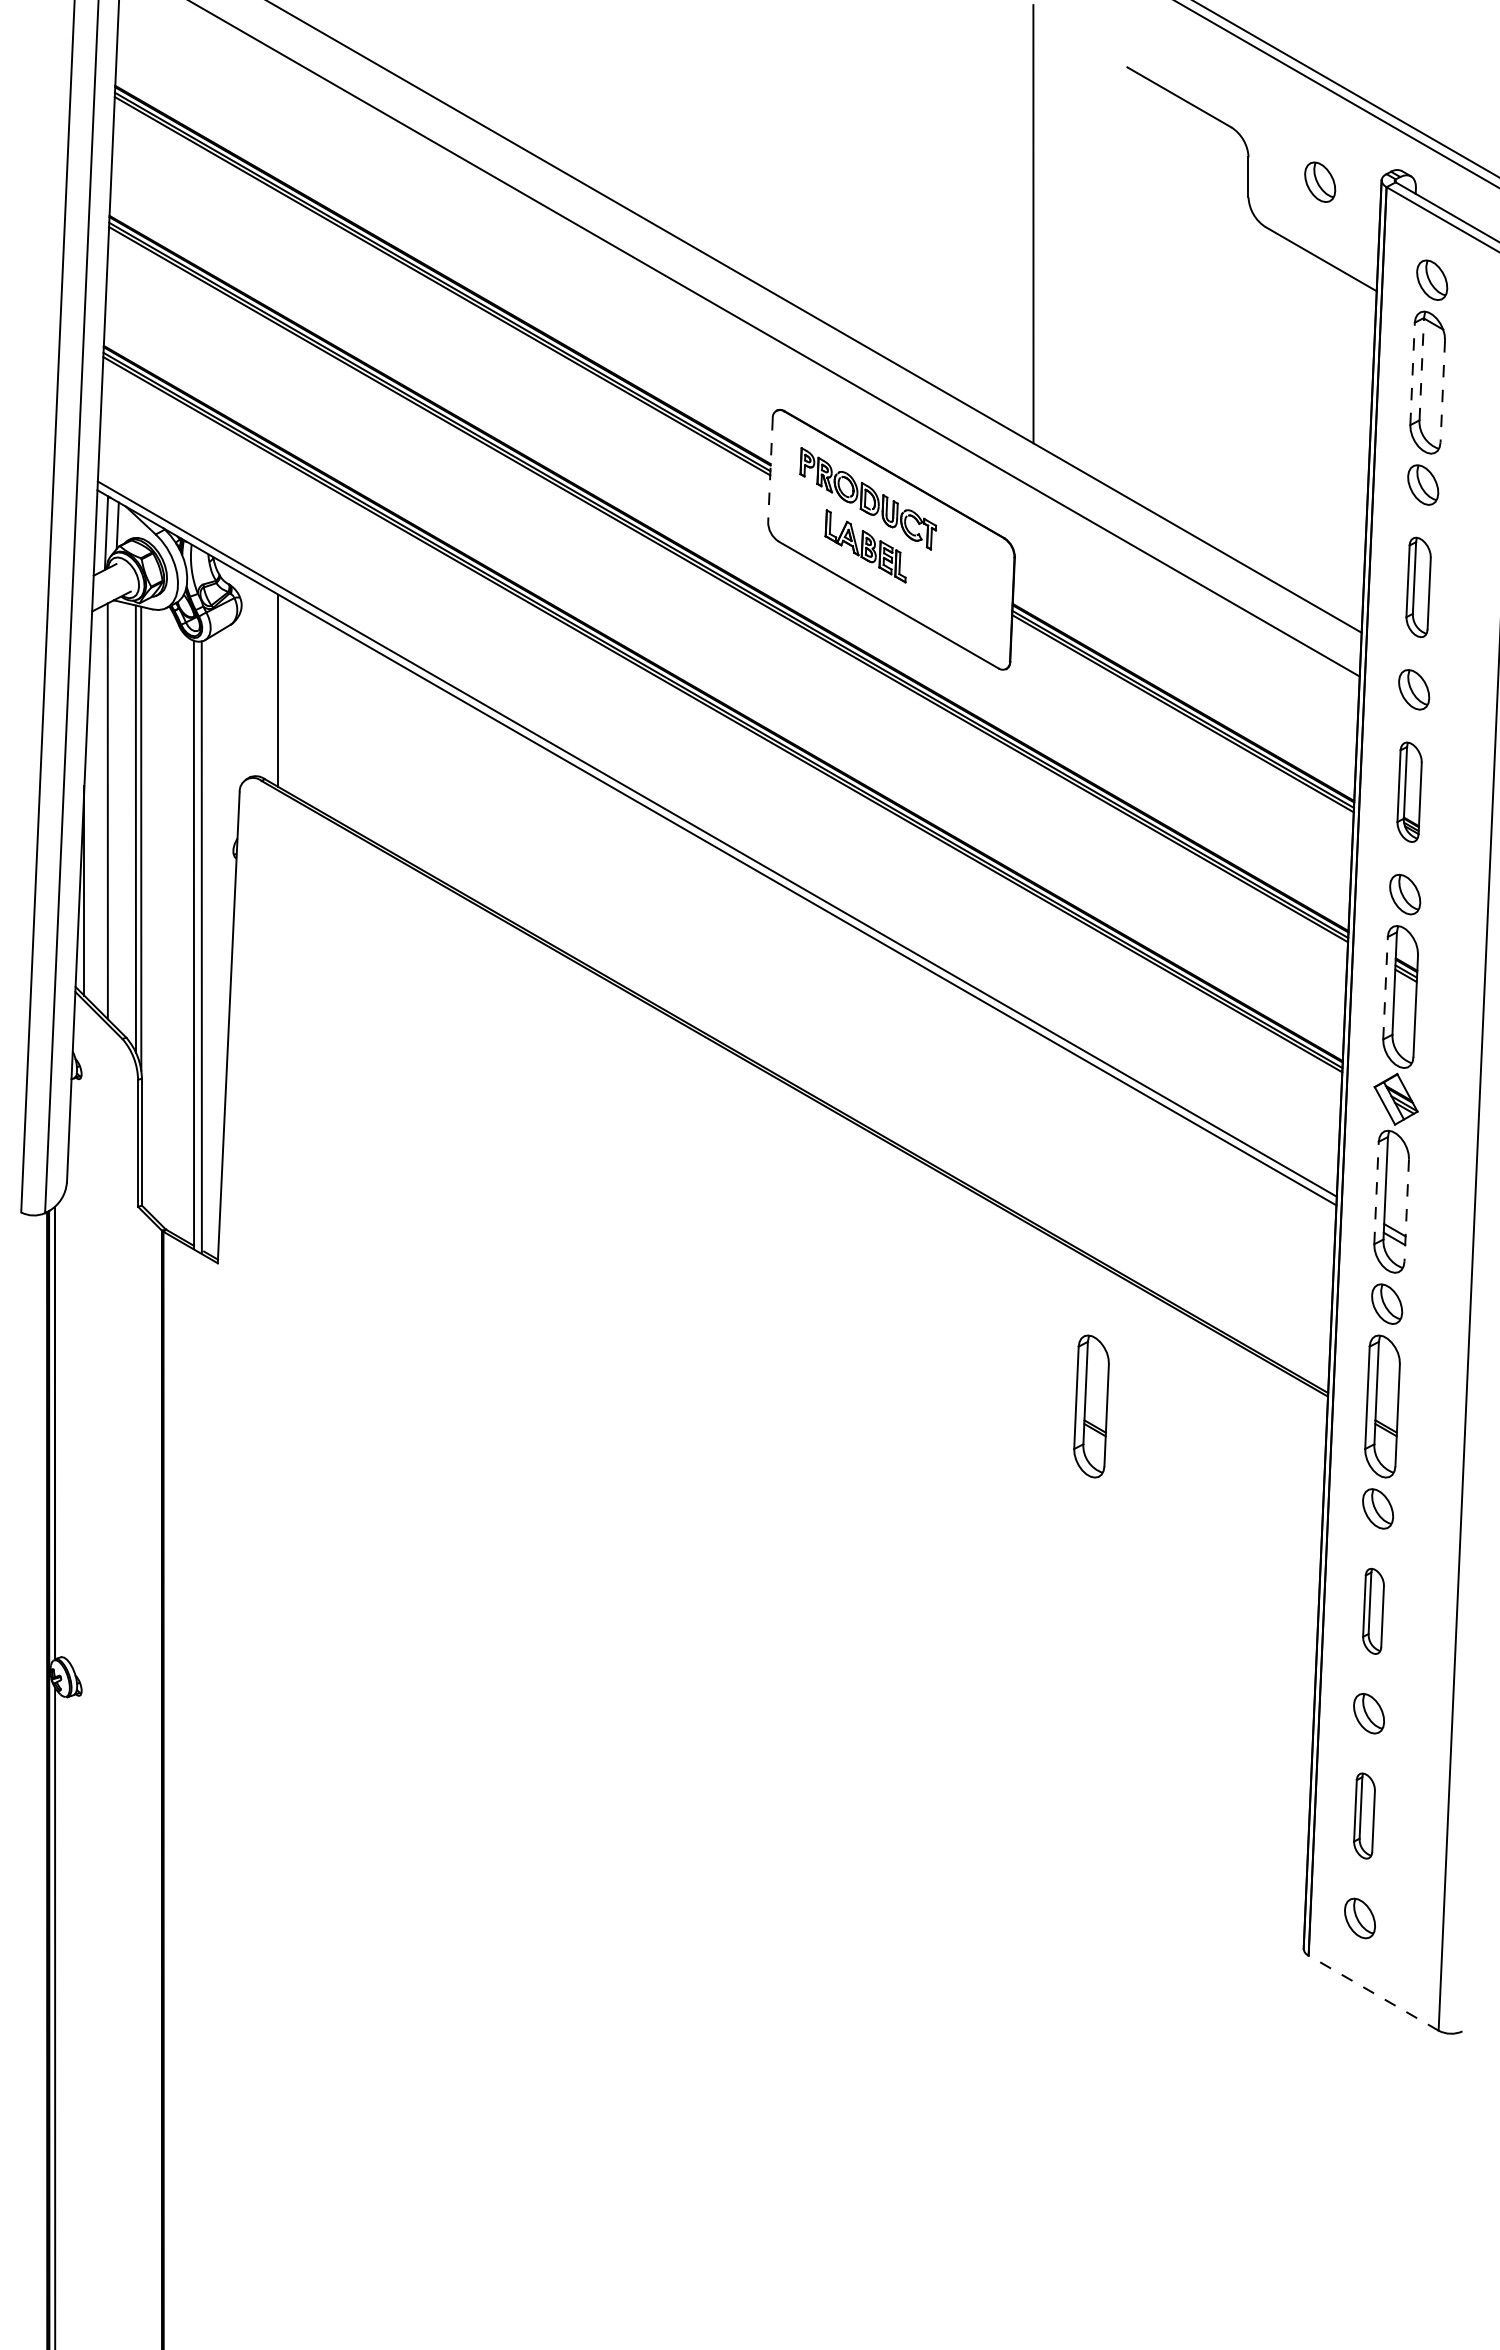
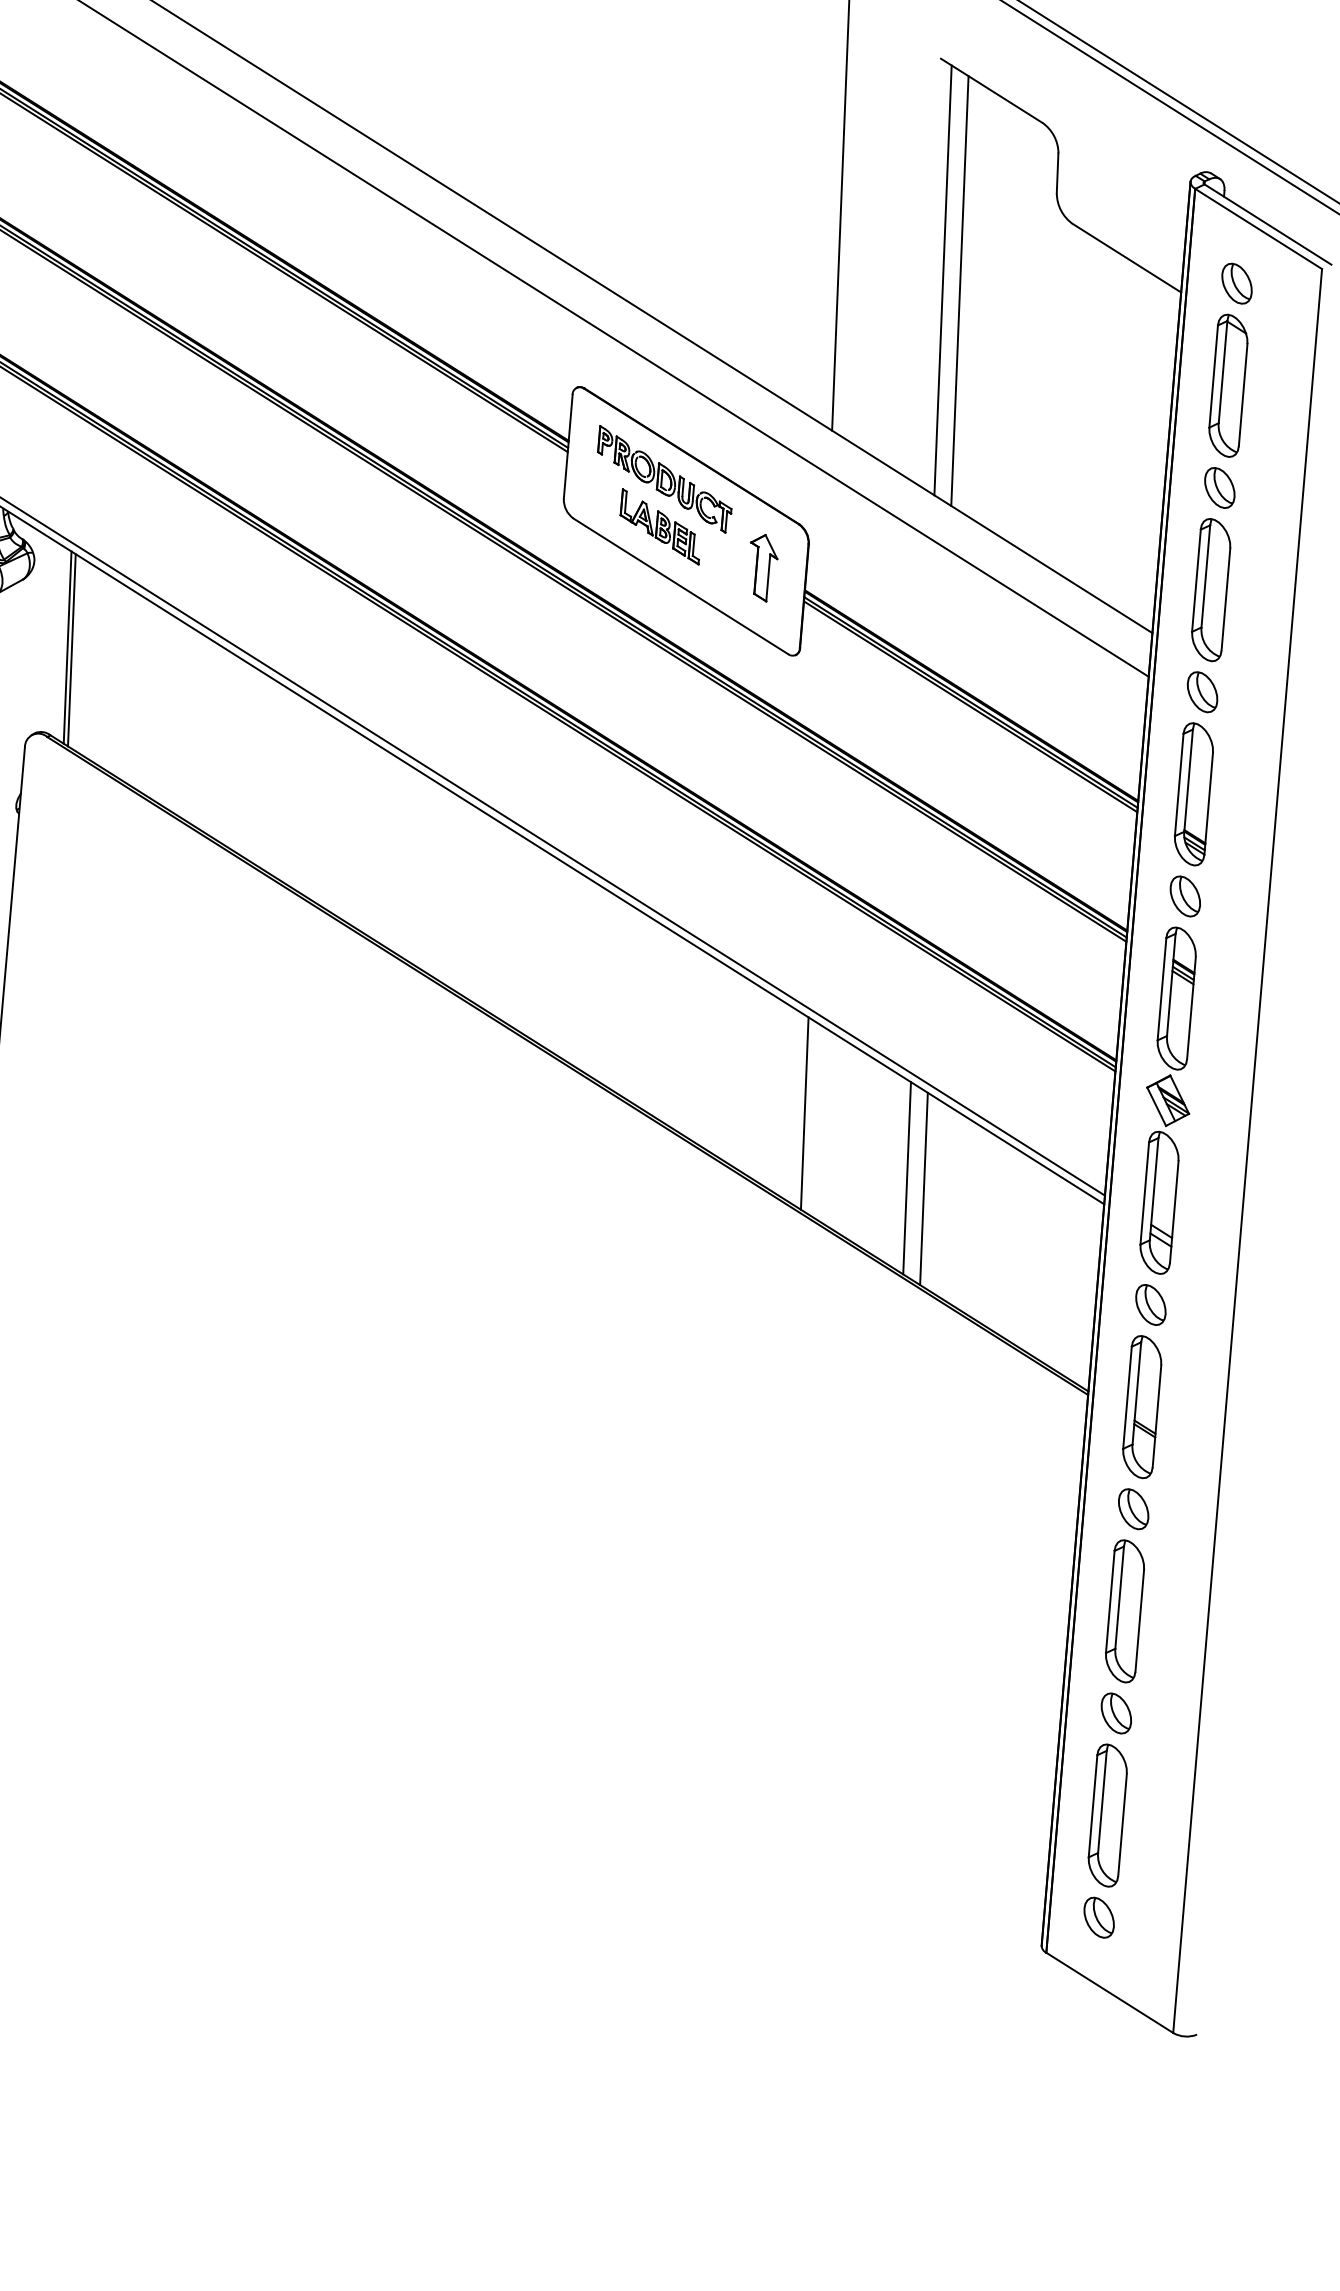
part: (1320, 181) -> (1129, 180), removed
line: (1138, 288) -> (943, 280), added
line: (1155, 298) -> (959, 290), added
line: (1421, 368) -> (1222, 371), dashed -> solid
line: (1412, 373) -> (1213, 376), dashed -> solid
line: (1442, 391) -> (1242, 395), dashed -> solid
line: (770, 470) -> (568, 447), dashed -> solid
part: (970, 583) -> (763, 568), added
part: (1418, 587) -> (1211, 590), size x1.43
line: (282, 693) -> (71, 650), added
part: (1409, 792) -> (1193, 794), size x1.43
line: (1385, 987) -> (1161, 988), dashed -> solid
line: (1033, 1126) -> (804, 1113), added
line: (1138, 1187) -> (907, 1178), added
line: (1376, 1192) -> (1144, 1192), dashed -> solid
line: (1155, 1197) -> (923, 1189), added
line: (1406, 1210) -> (1174, 1212), dashed -> solid
part: (1091, 1406) -> (851, 1395), removed
part: (1373, 1611) -> (1124, 1611), size x1.67
part: (1364, 1815) -> (1107, 1814), size x1.67
line: (1373, 1992) -> (1109, 1992), dashed -> solid

